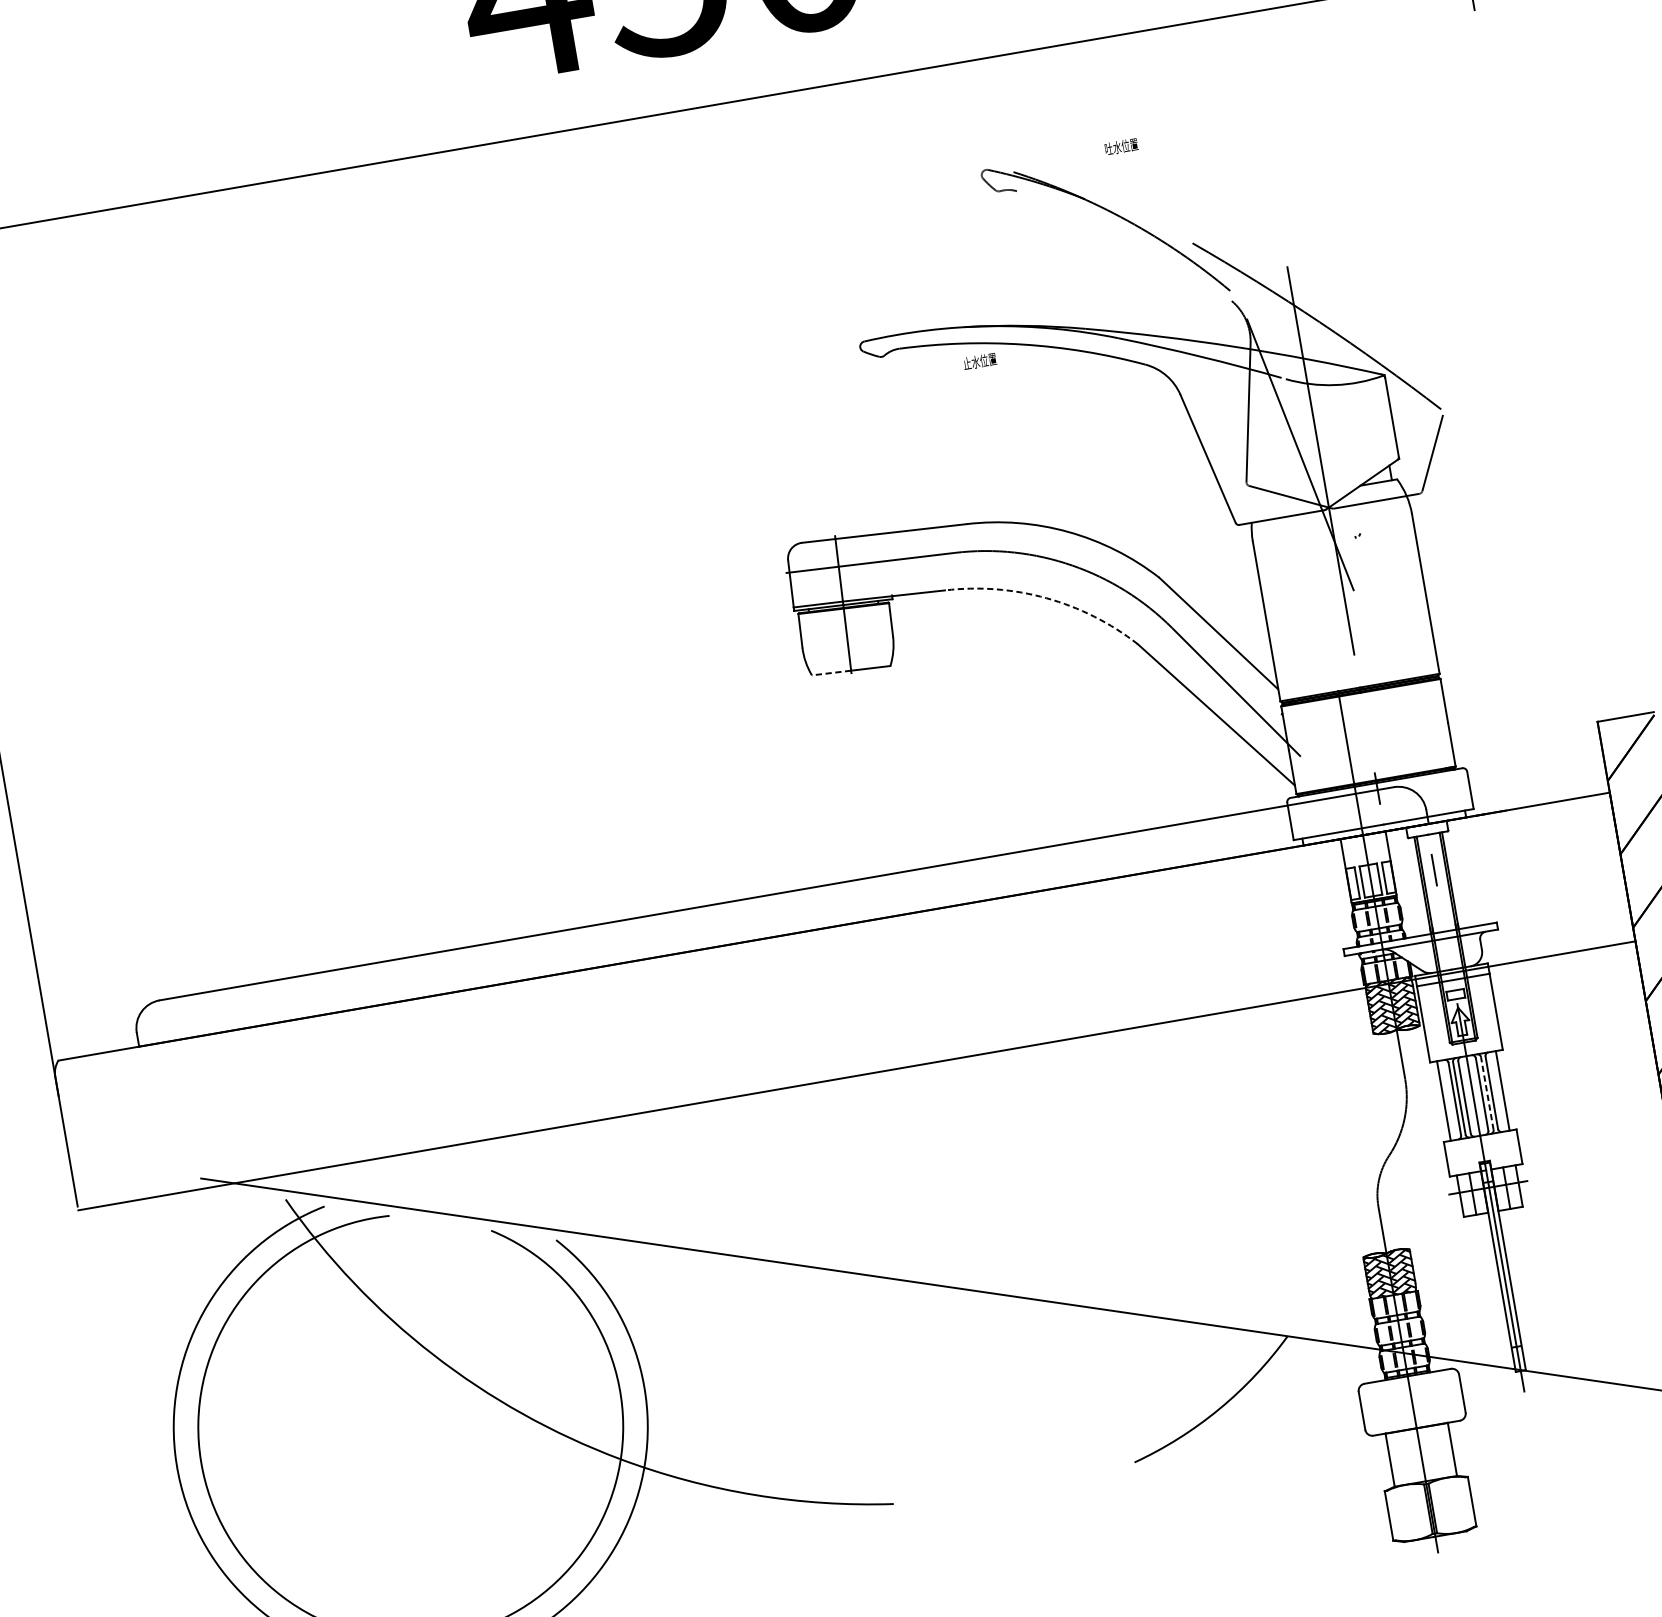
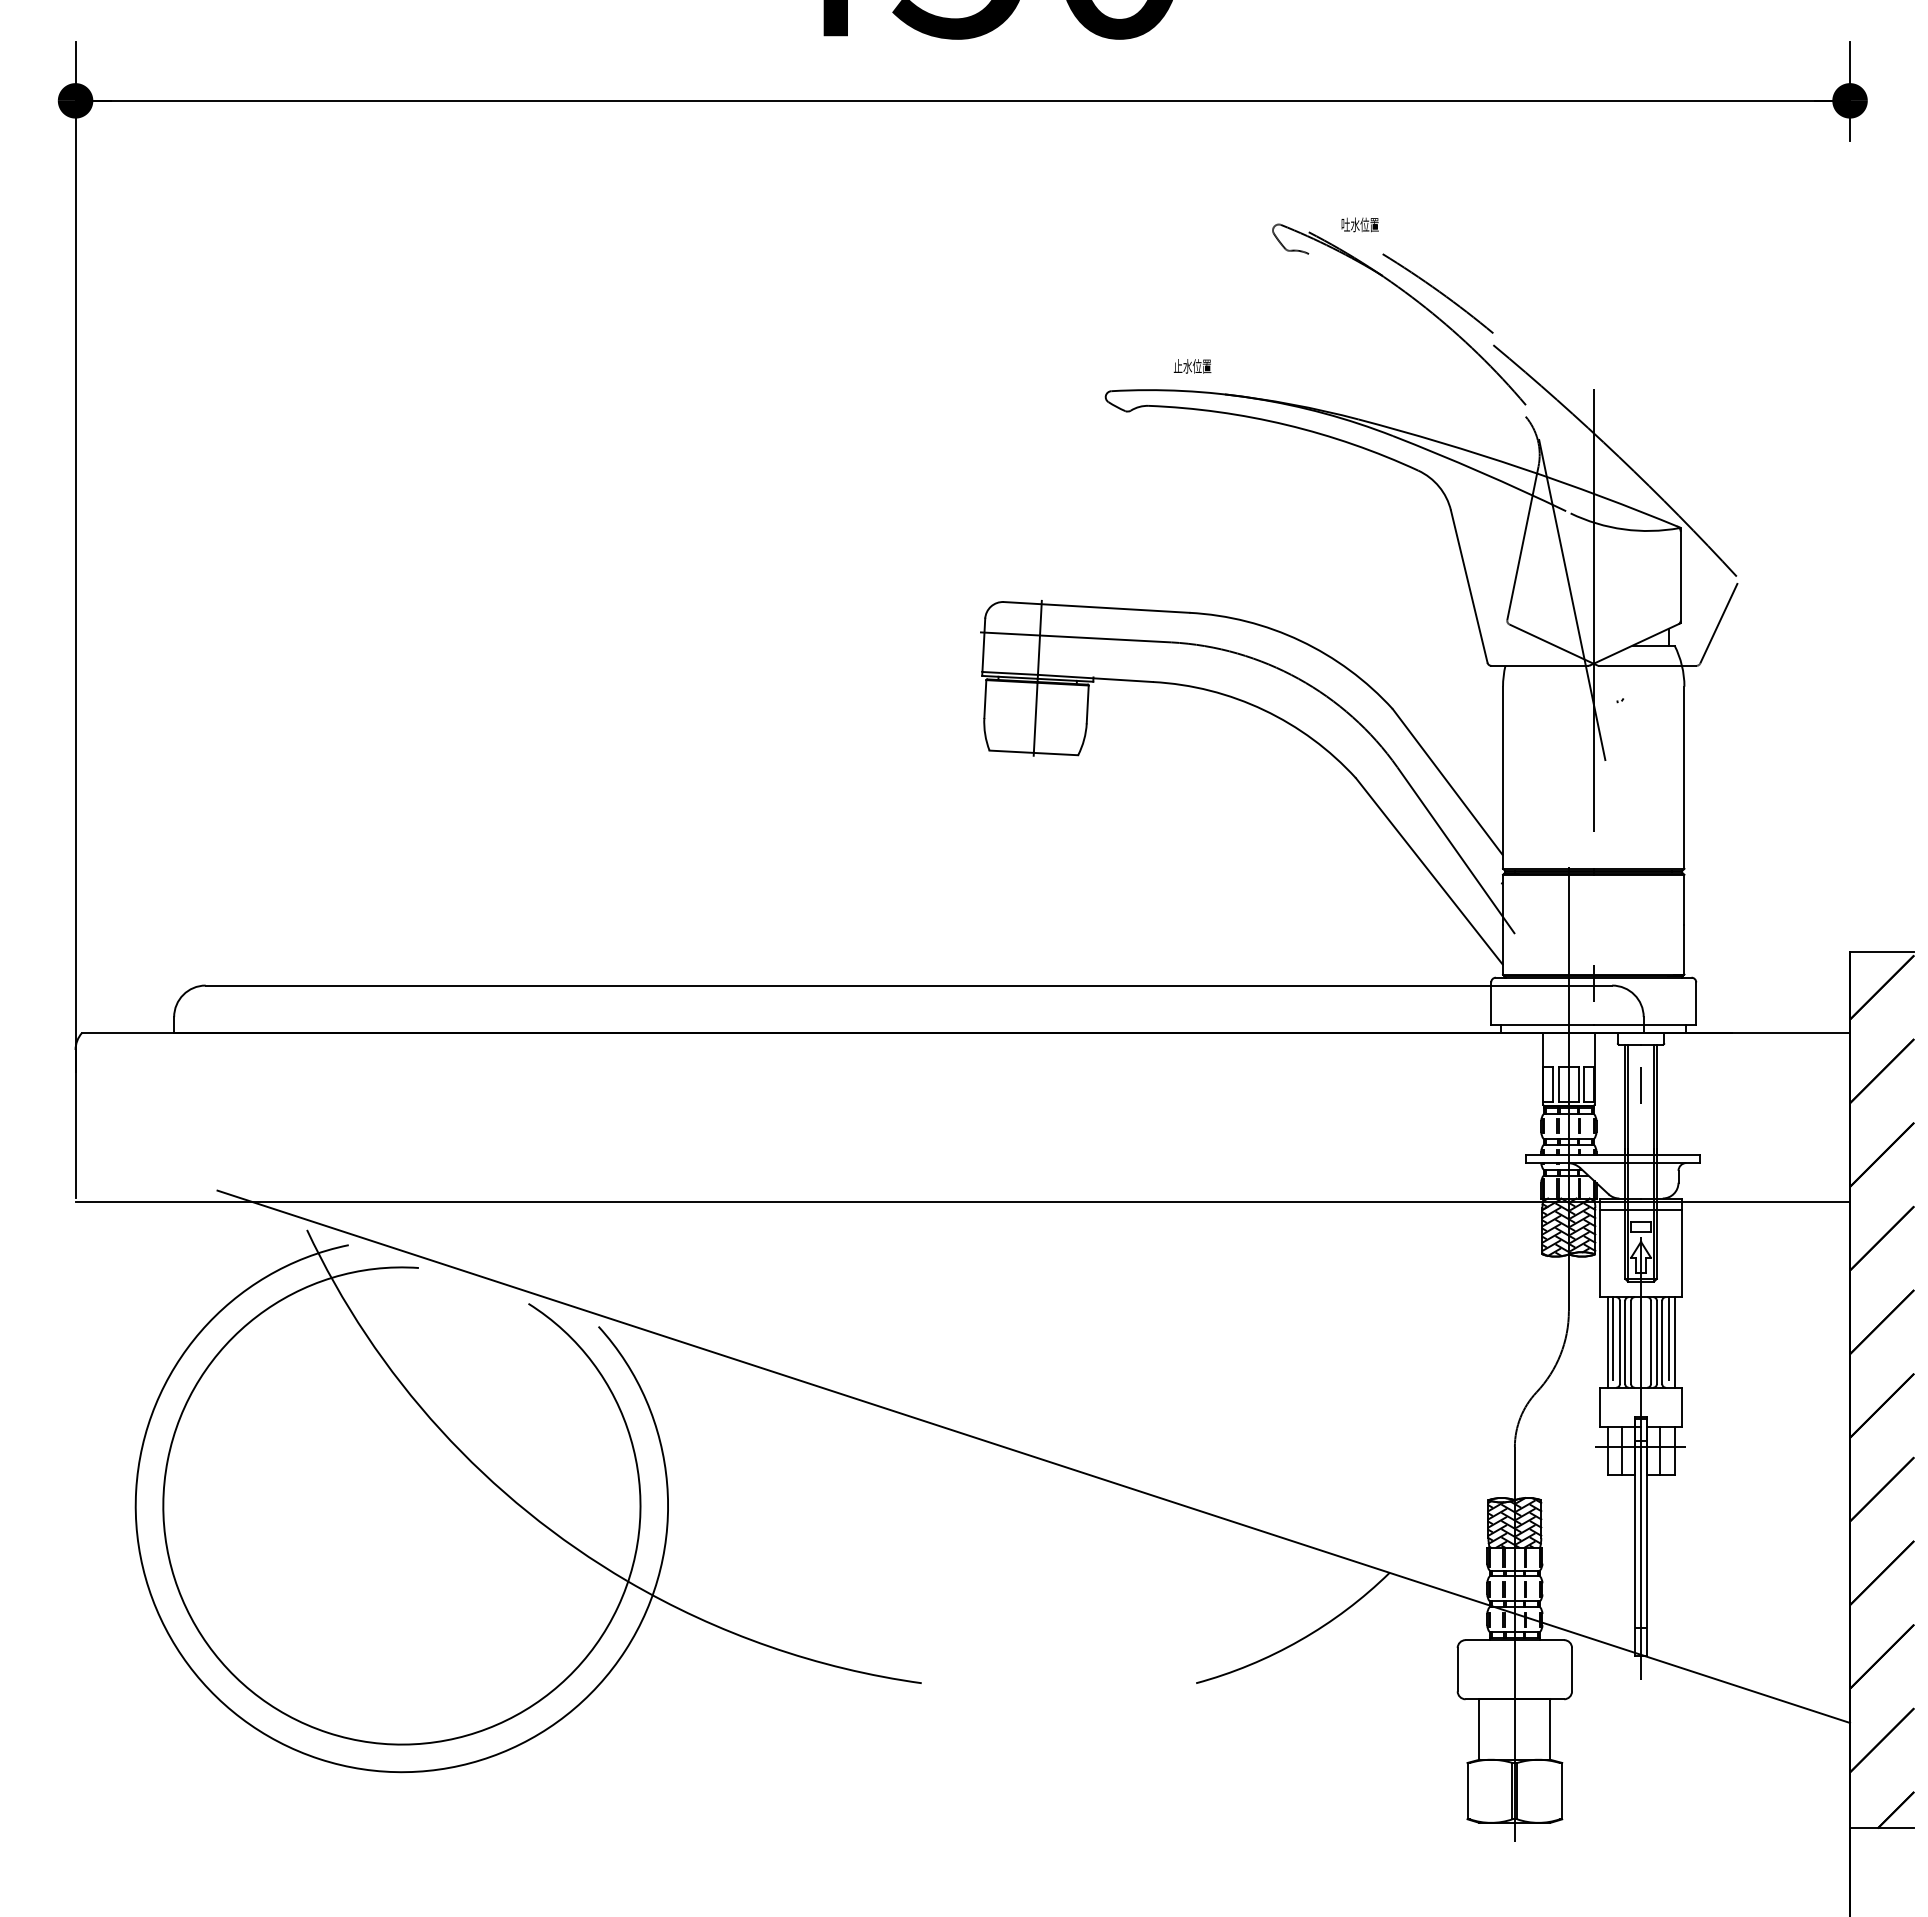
text: (1120, 146) -> (1359, 224), moved
arc: (1136, 205) -> (1438, 292), added
text: (979, 361) -> (1192, 366), moved
arc: (1047, 598) -> (1264, 710), dashed -> solid
line: (831, 672) -> (1011, 751), dashed -> solid
line: (1496, 1088) -> (1668, 1338), added
line: (1486, 1092) -> (1656, 1341), dashed -> solid
line: (1448, 1096) -> (1613, 1338), added

